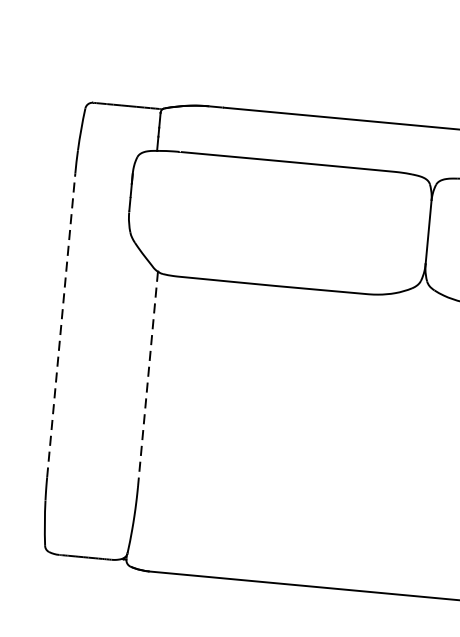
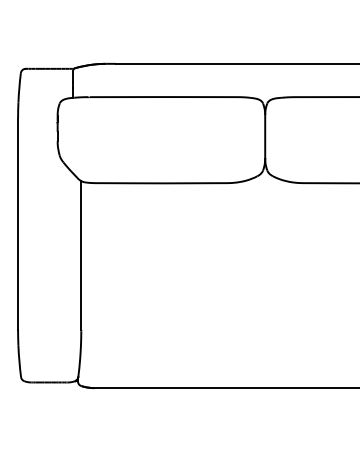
line: (61, 325) -> (18, 224), dashed -> solid
line: (148, 380) -> (81, 256), dashed -> solid

